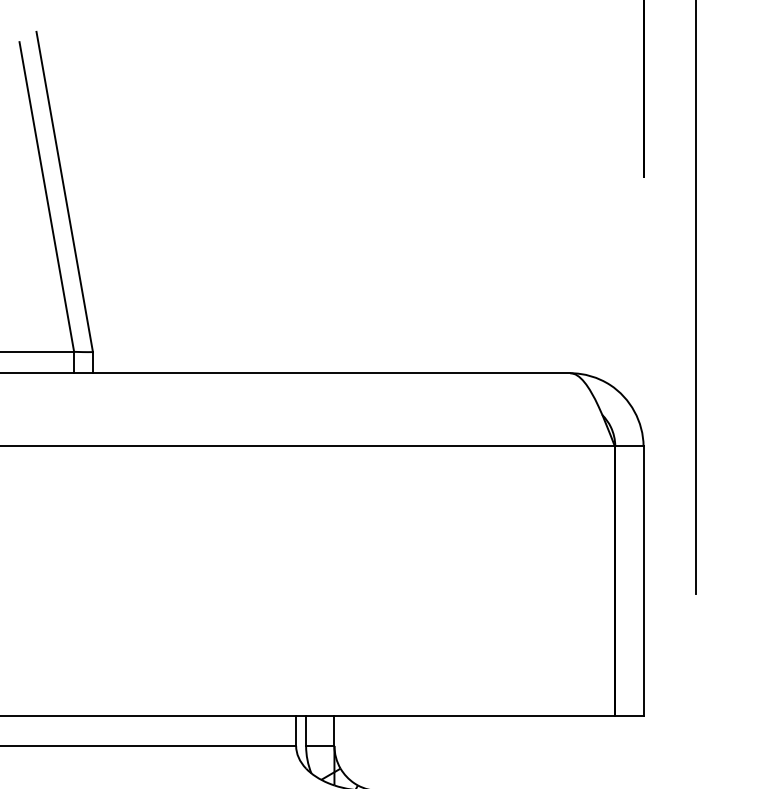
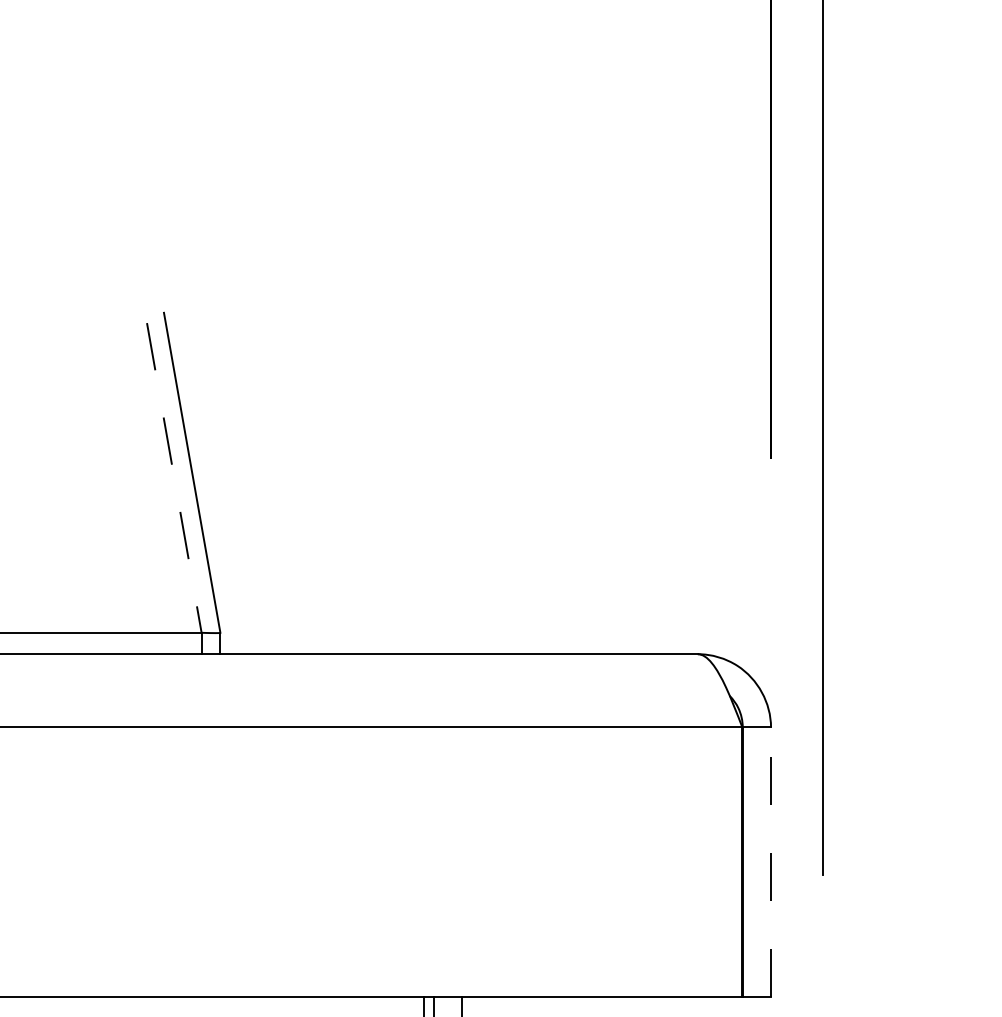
line: (47, 197) -> (174, 478), solid -> dashed
line: (644, 581) -> (771, 862), solid -> dashed

